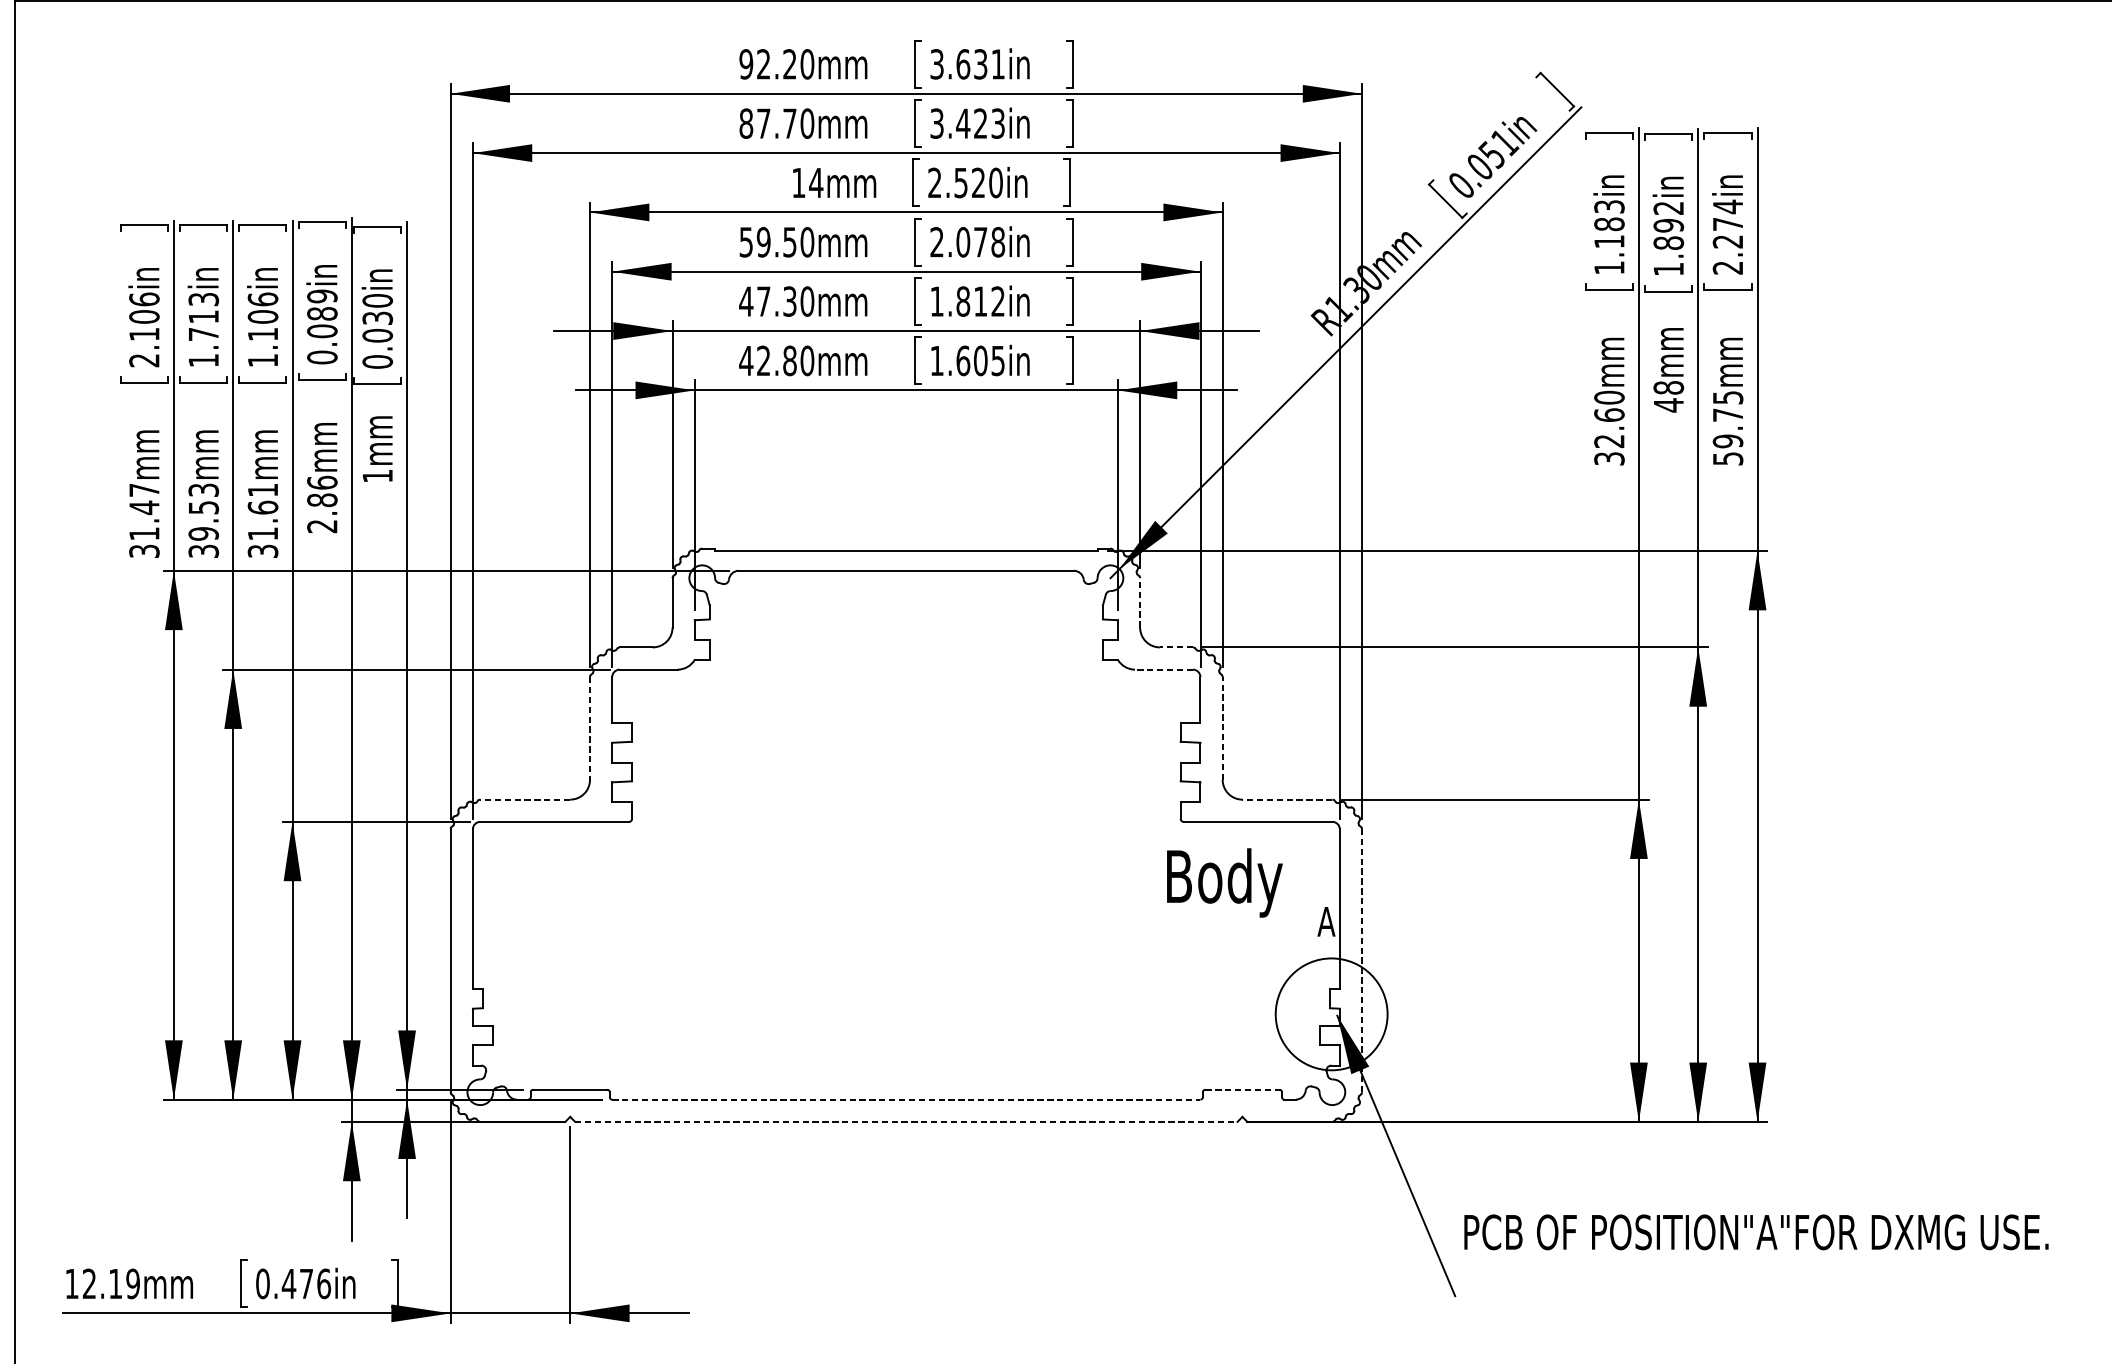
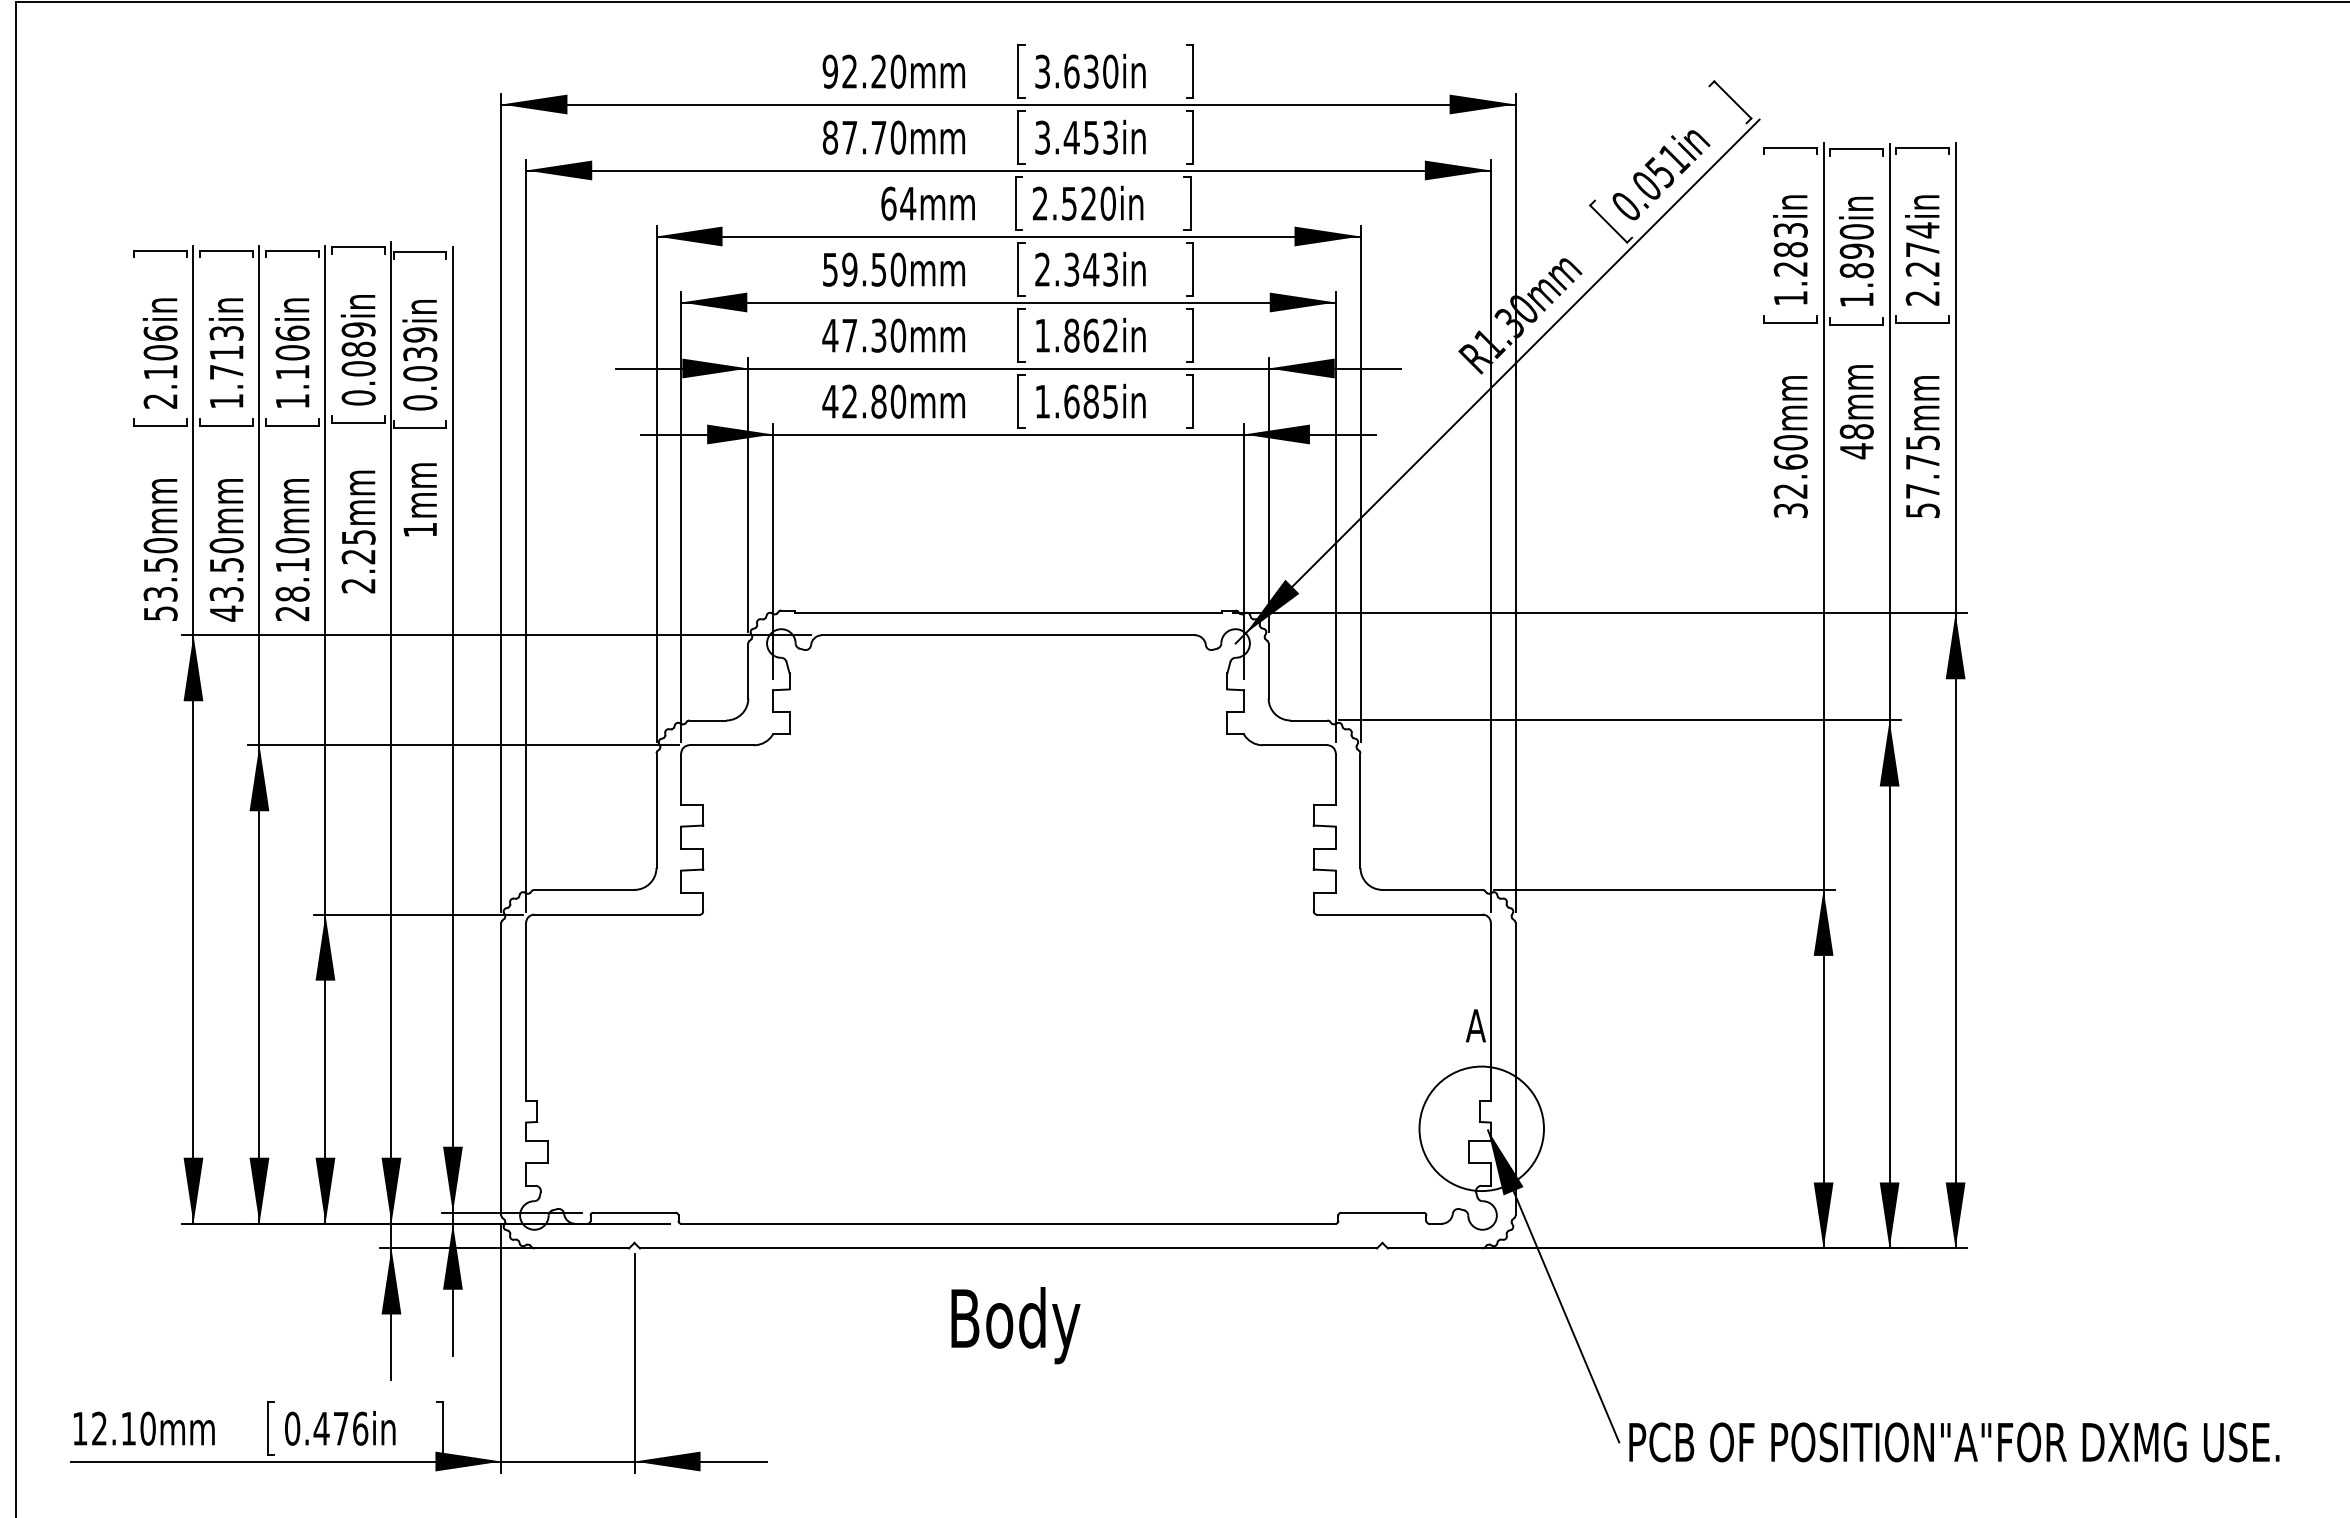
text: (998, 64) -> (1110, 71), 3.631in -> 3.630in
text: (980, 123) -> (1090, 137), 3.423in -> 3.453in
text: (798, 182) -> (888, 203), 14mm -> 64mm
text: (1668, 207) -> (1856, 231), 1.892in -> 1.890in
text: (980, 242) -> (1091, 269), 2.078in -> 2.343in
text: (1609, 242) -> (1790, 269), 1.183in -> 1.283in
text: (377, 300) -> (420, 334), 0.030in -> 0.039in
text: (980, 301) -> (1091, 335), 1.812in -> 1.862in
text: (980, 360) -> (1090, 401), 1.605in -> 1.685in
text: (1727, 440) -> (1922, 490), 59.75mm -> 57.75mm
text: (322, 491) -> (358, 546), 2.86mm -> 2.25mm
text: (144, 520) -> (160, 579), 31.47mm -> 53.50mm
text: (203, 520) -> (226, 579), 39.53mm -> 43.50mm
text: (262, 520) -> (292, 579), 31.61mm -> 28.10mm
line: (1140, 602) -> (1268, 670), dashed -> solid
line: (1175, 647) -> (1308, 720), dashed -> solid
line: (1163, 669) -> (1294, 745), dashed -> solid
line: (1222, 728) -> (1360, 810), dashed -> solid
line: (590, 729) -> (656, 811), dashed -> solid
line: (524, 799) -> (583, 889), dashed -> solid
line: (1287, 799) -> (1432, 889), dashed -> solid
text: (1224, 882) -> (1015, 1325), moved
line: (1362, 960) -> (1515, 1068), dashed -> solid
line: (1242, 1089) -> (1382, 1212), dashed -> solid
line: (906, 1099) -> (1008, 1223), dashed -> solid
line: (906, 1121) -> (1008, 1248), dashed -> solid
text: (1756, 1232) -> (1954, 1442), moved
text: (132, 1283) -> (147, 1428), 12.19mm -> 12.10mm

